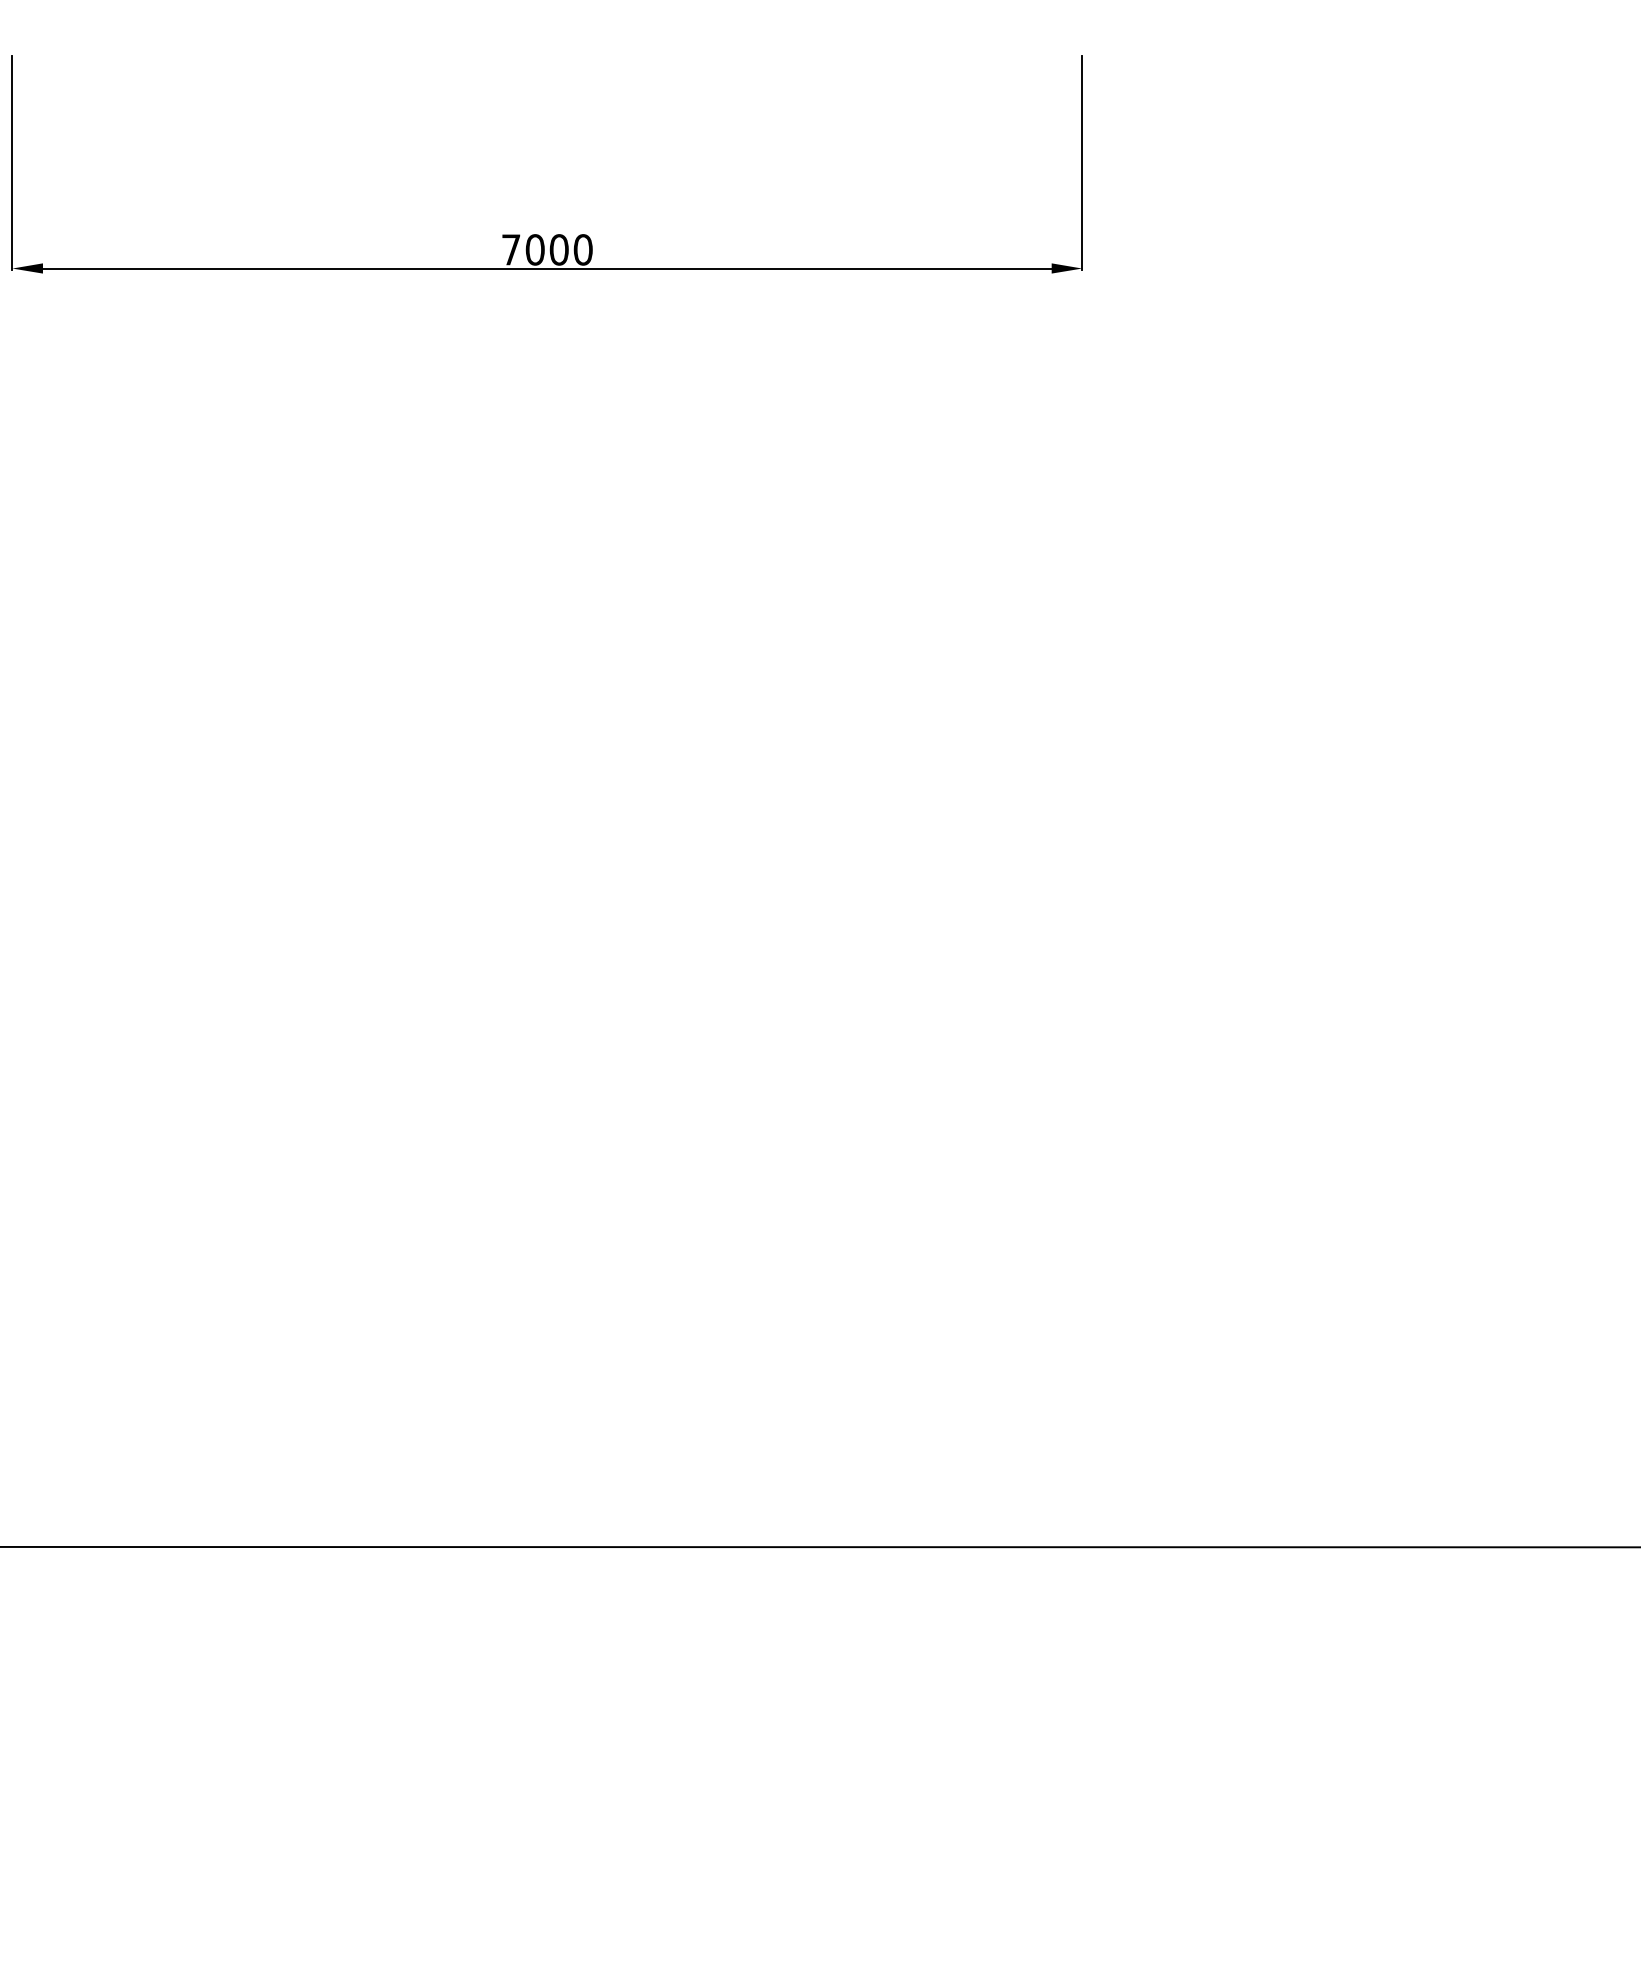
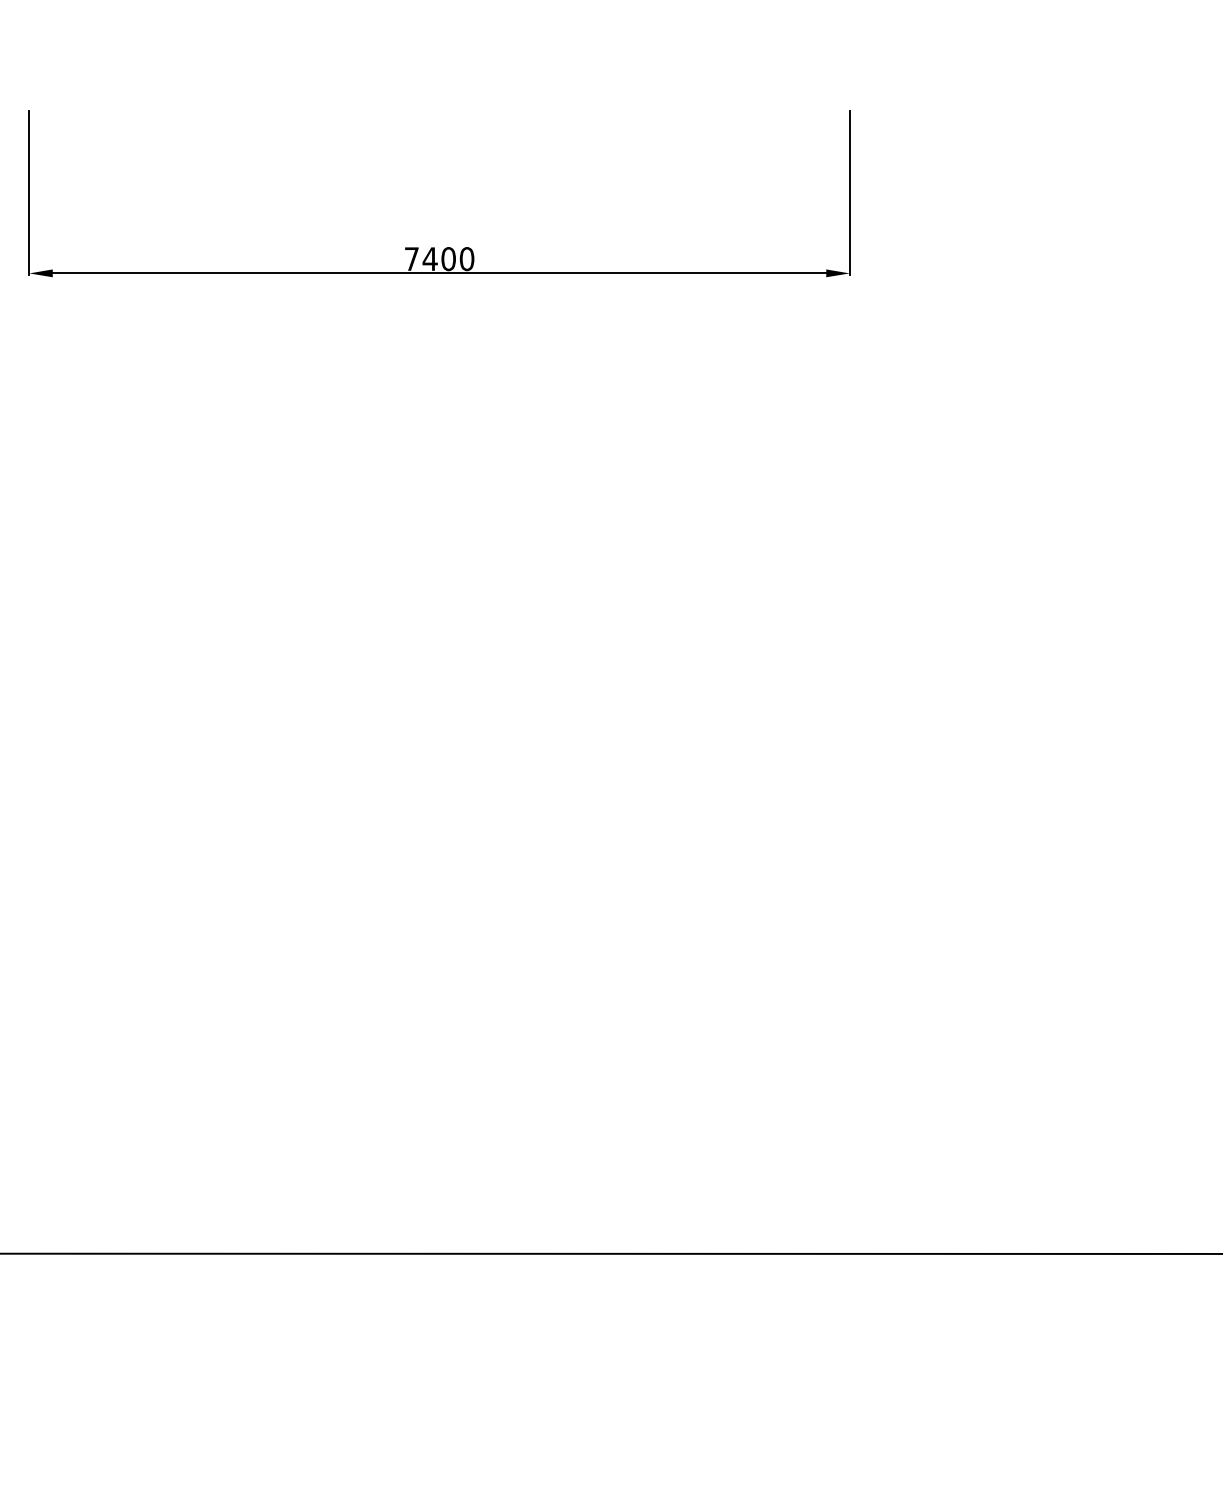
text: (535, 249) -> (430, 258), 7000 -> 7400

